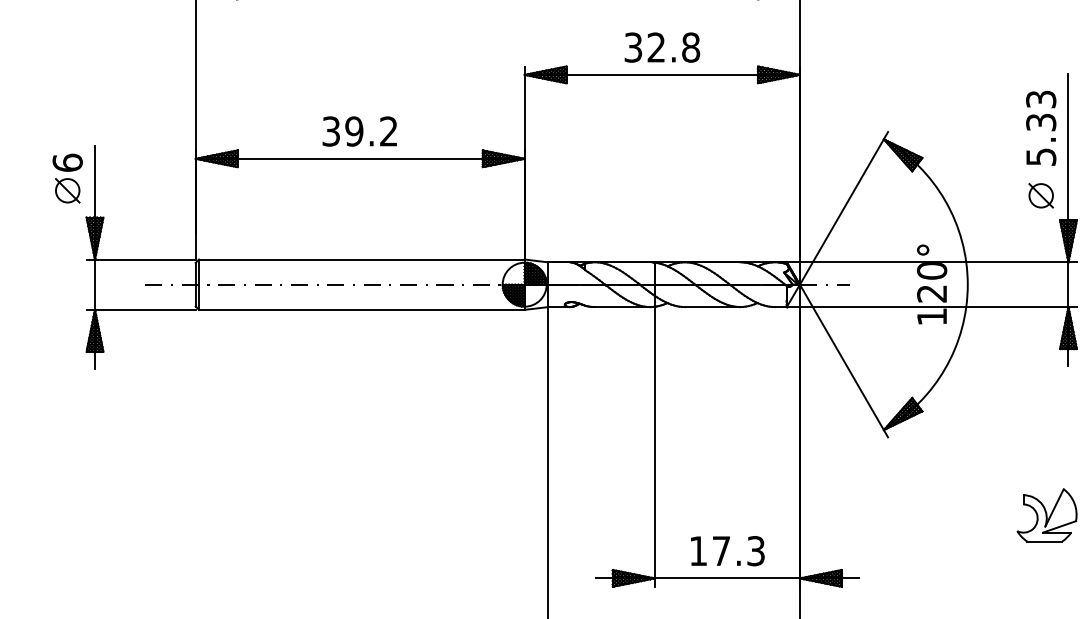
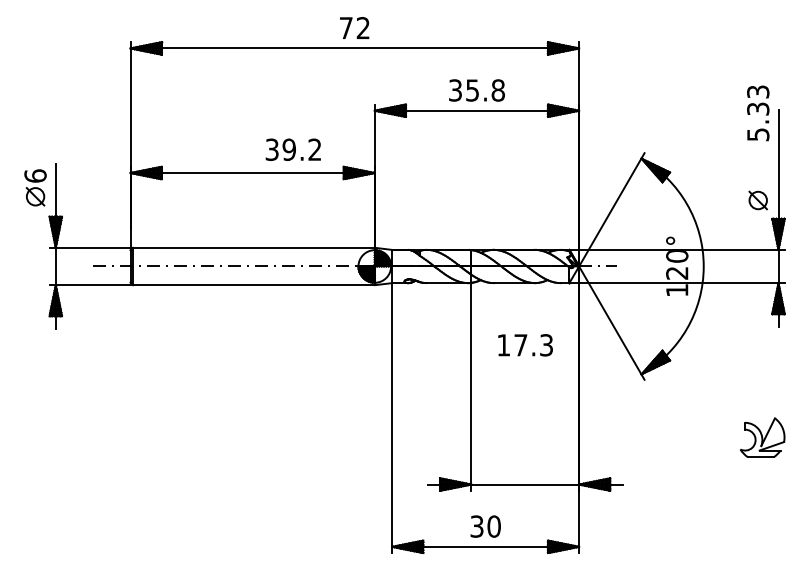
text: (656, 47) -> (472, 90), 32.8 -> 35.8
text: (1041, 128) -> (758, 113), moved
text: (358, 131) -> (292, 149), moved
text: (727, 551) -> (525, 345), moved

